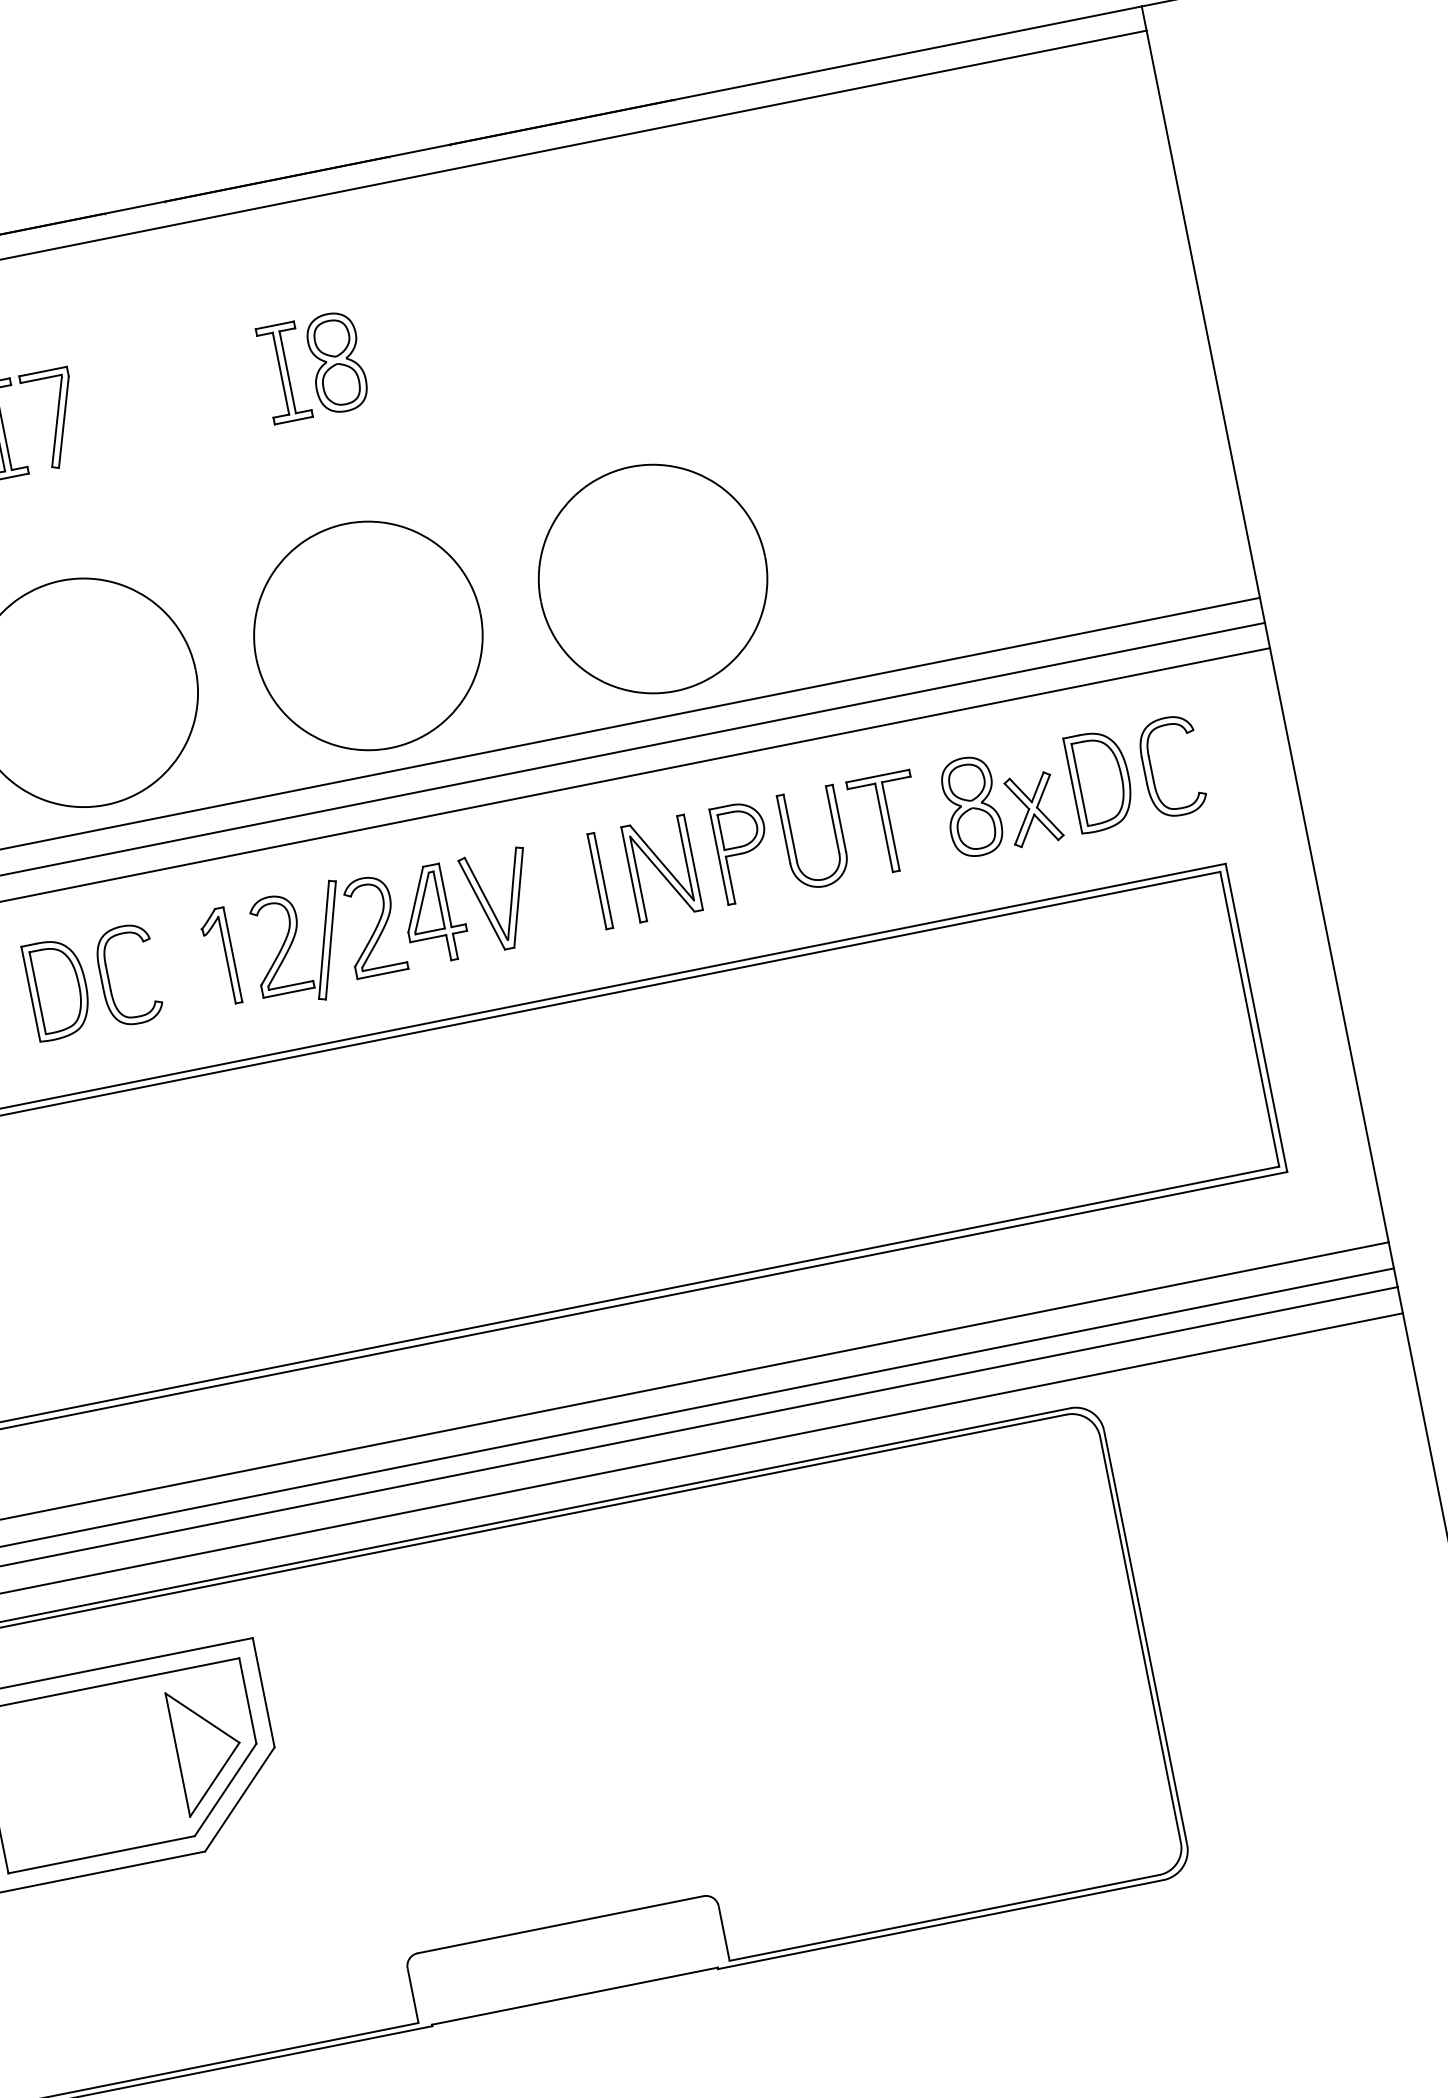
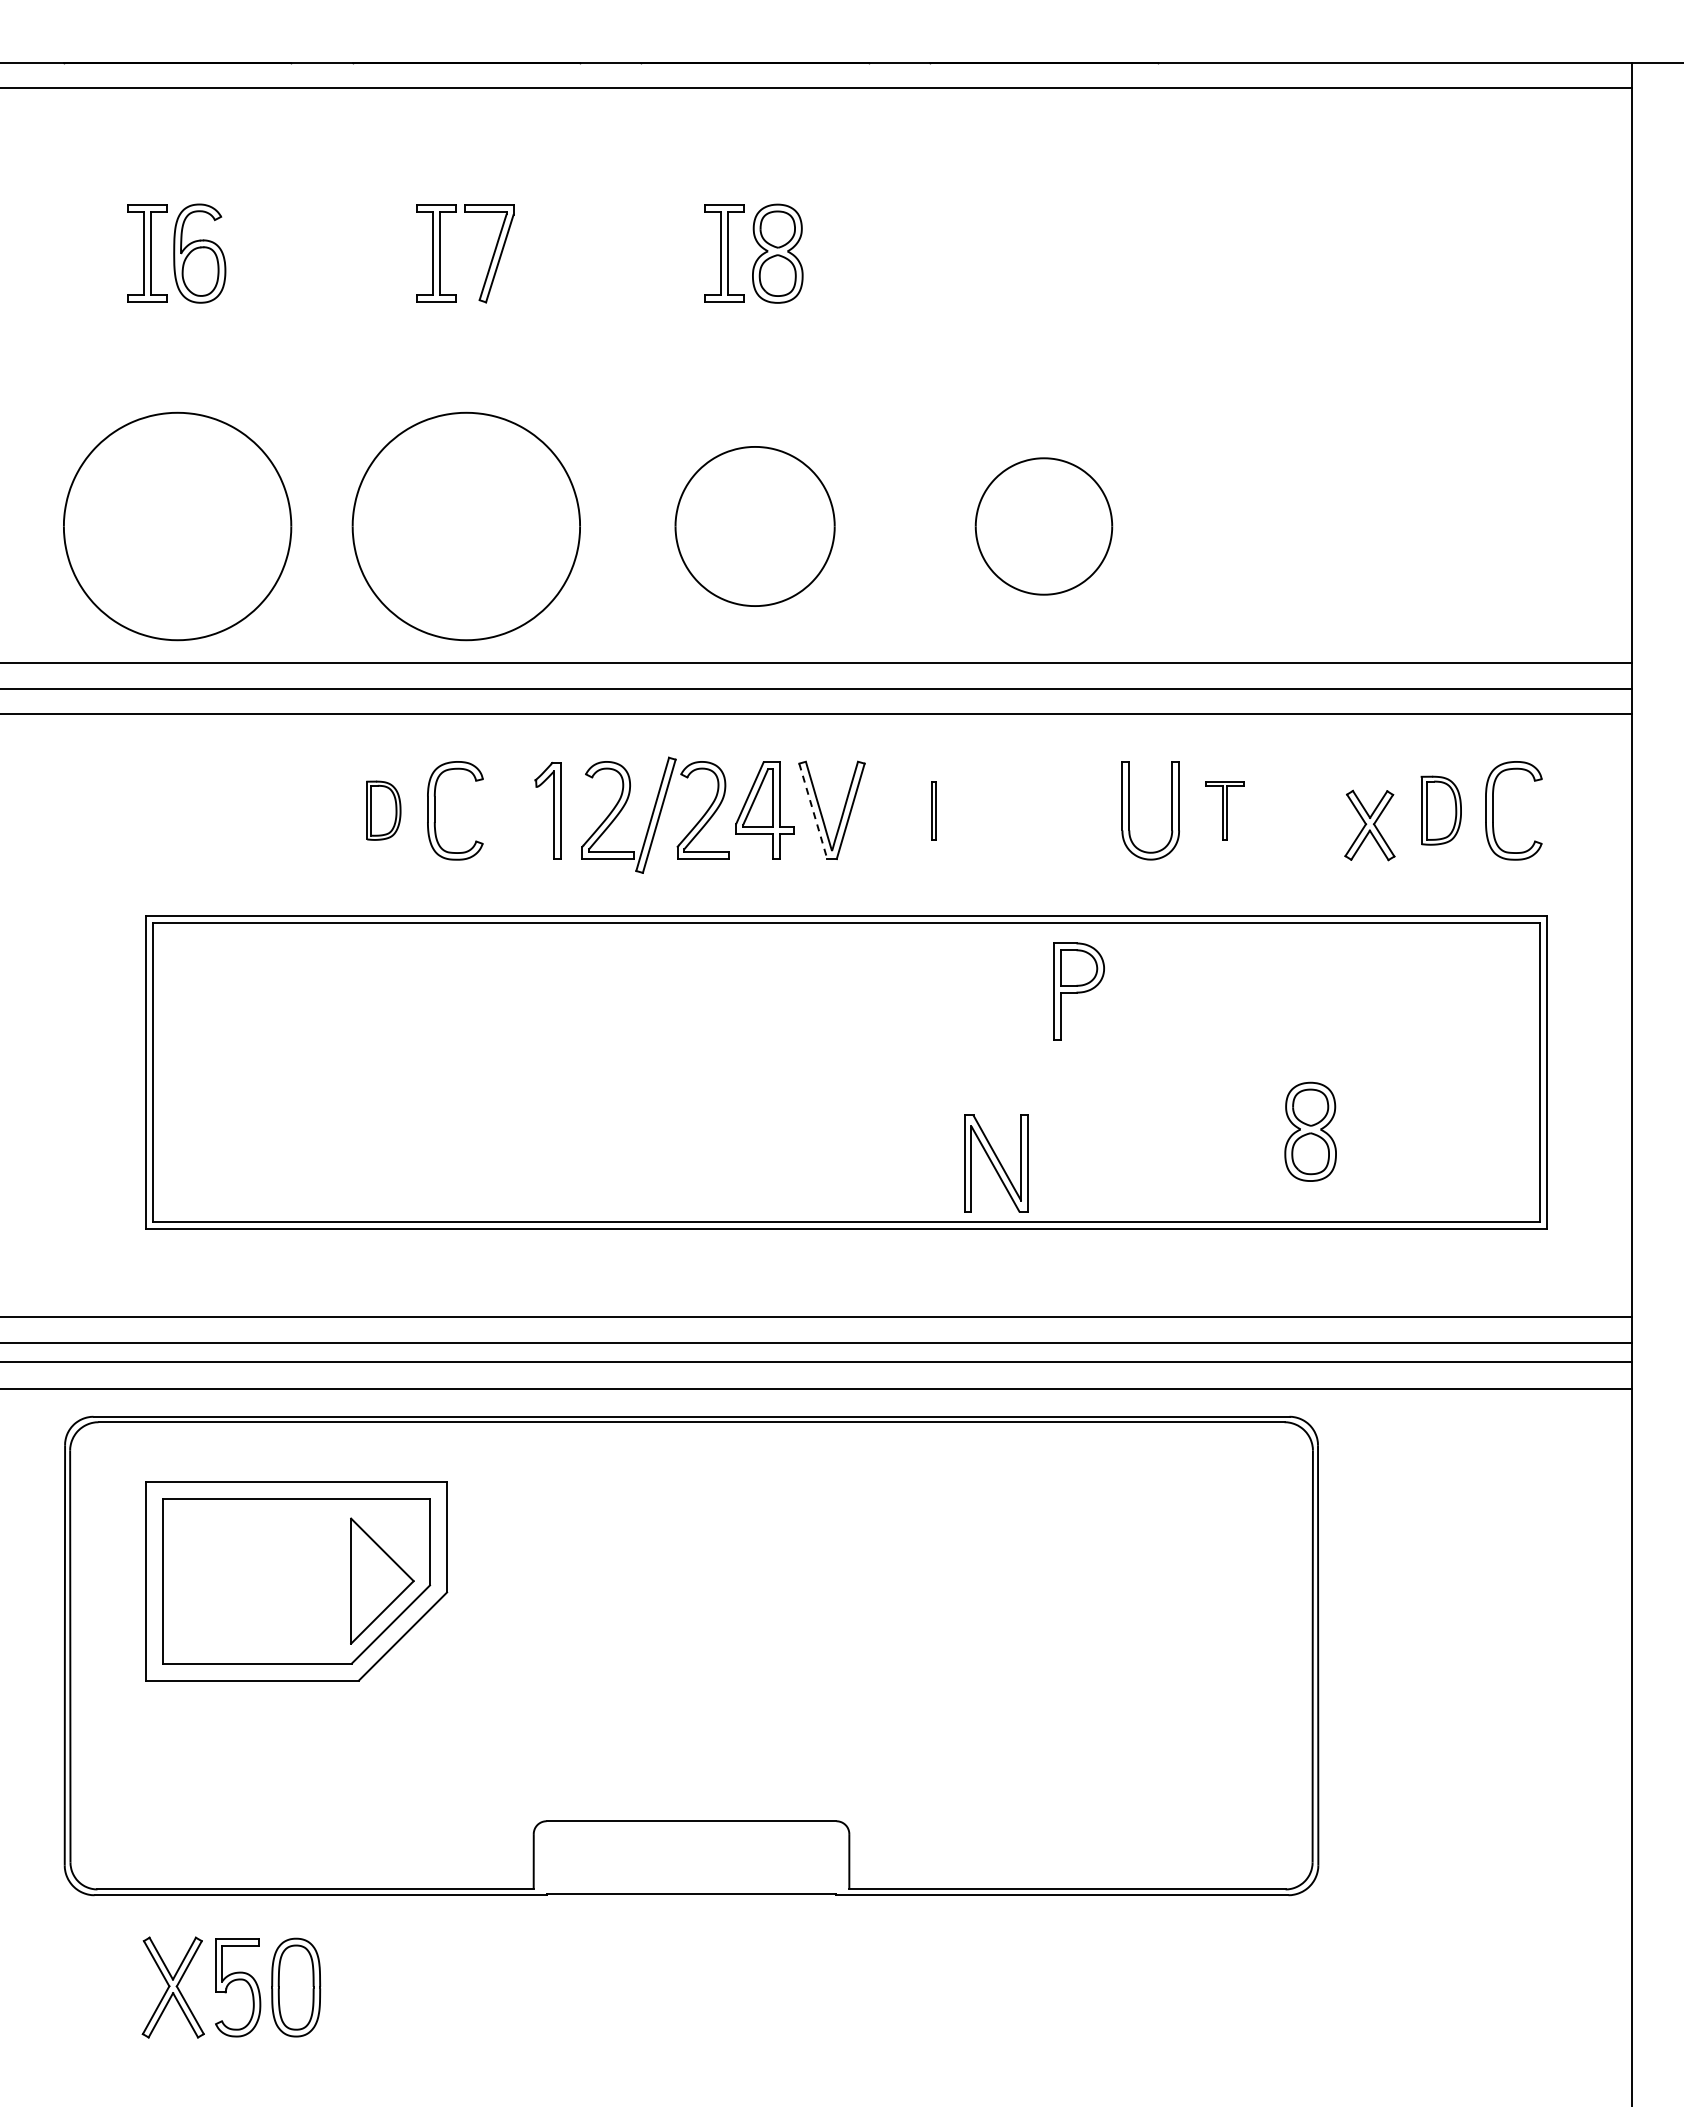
part: (652, 579) -> (1043, 526), size x0.6
part: (367, 636) -> (754, 526), size x0.7
part: (1100, 780) -> (1441, 810), size x0.7
part: (971, 806) -> (1310, 1131), moved
part: (886, 823) -> (1224, 810), size x0.6
part: (743, 852) -> (1078, 991), moved
part: (662, 868) -> (996, 1163), moved
part: (600, 880) -> (933, 810), size x0.6
line: (481, 905) -> (813, 811), solid -> dashed
part: (57, 989) -> (383, 810), size x0.6

